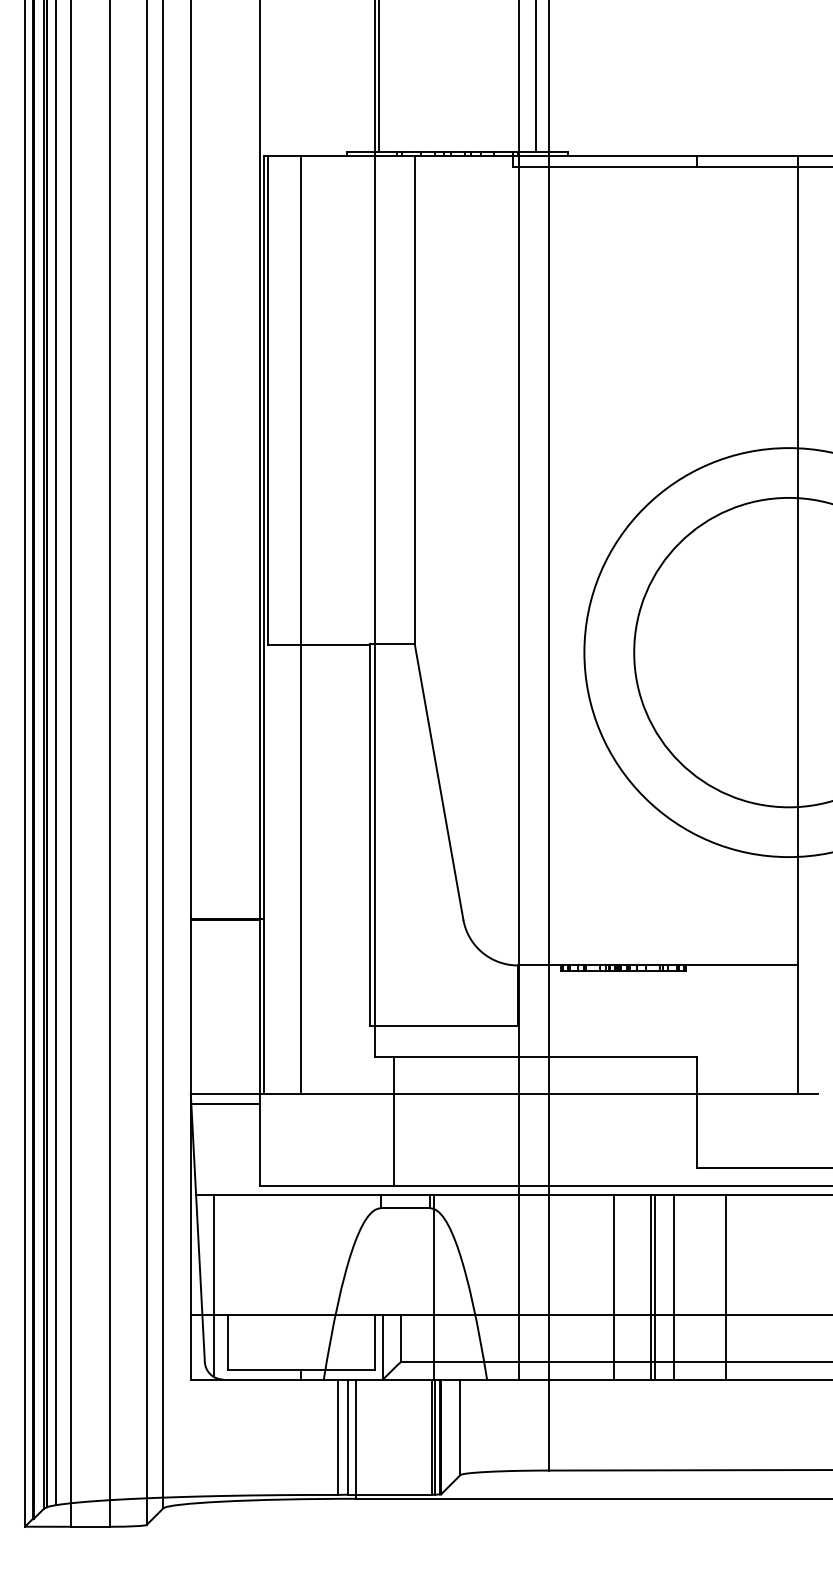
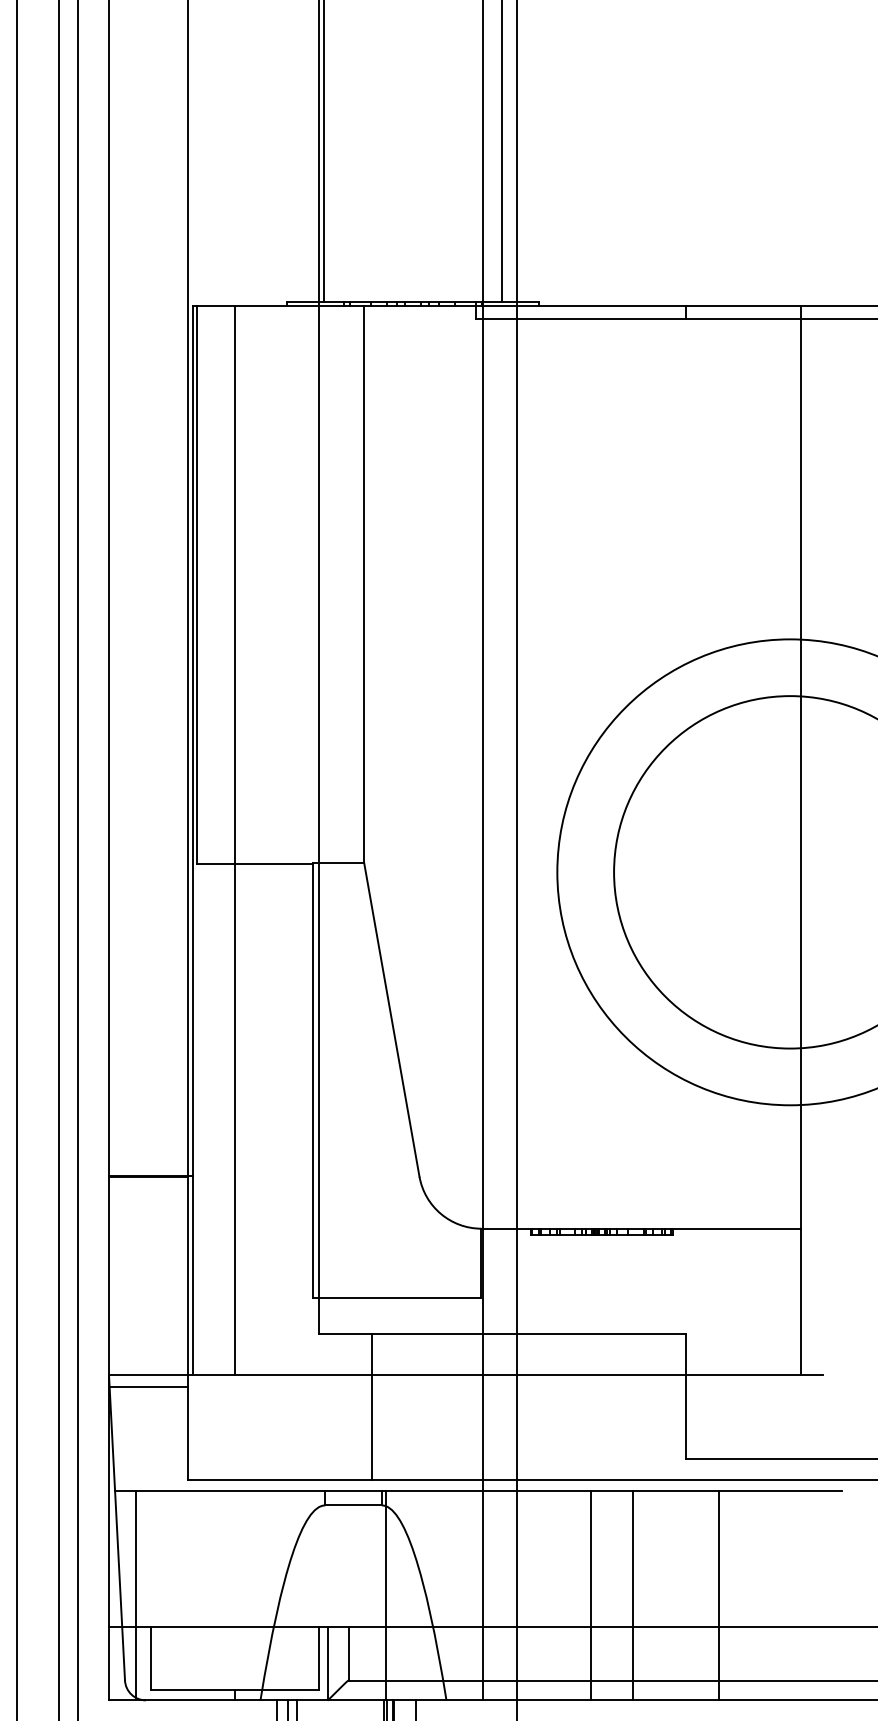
line: (393, 1121) -> (371, 1406), moved
line: (655, 1287) -> (638, 1595), removed
line: (673, 1287) -> (658, 1595), removed

